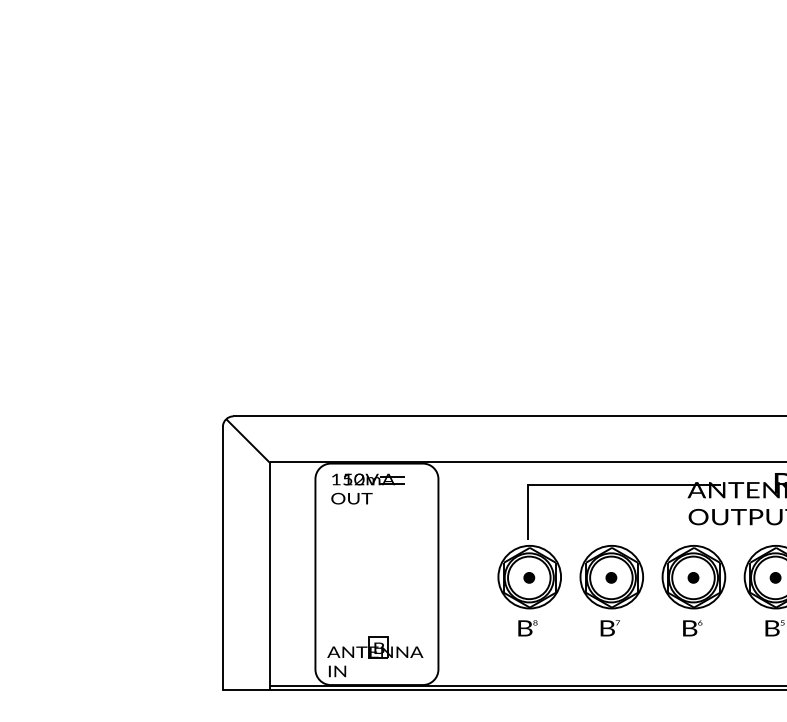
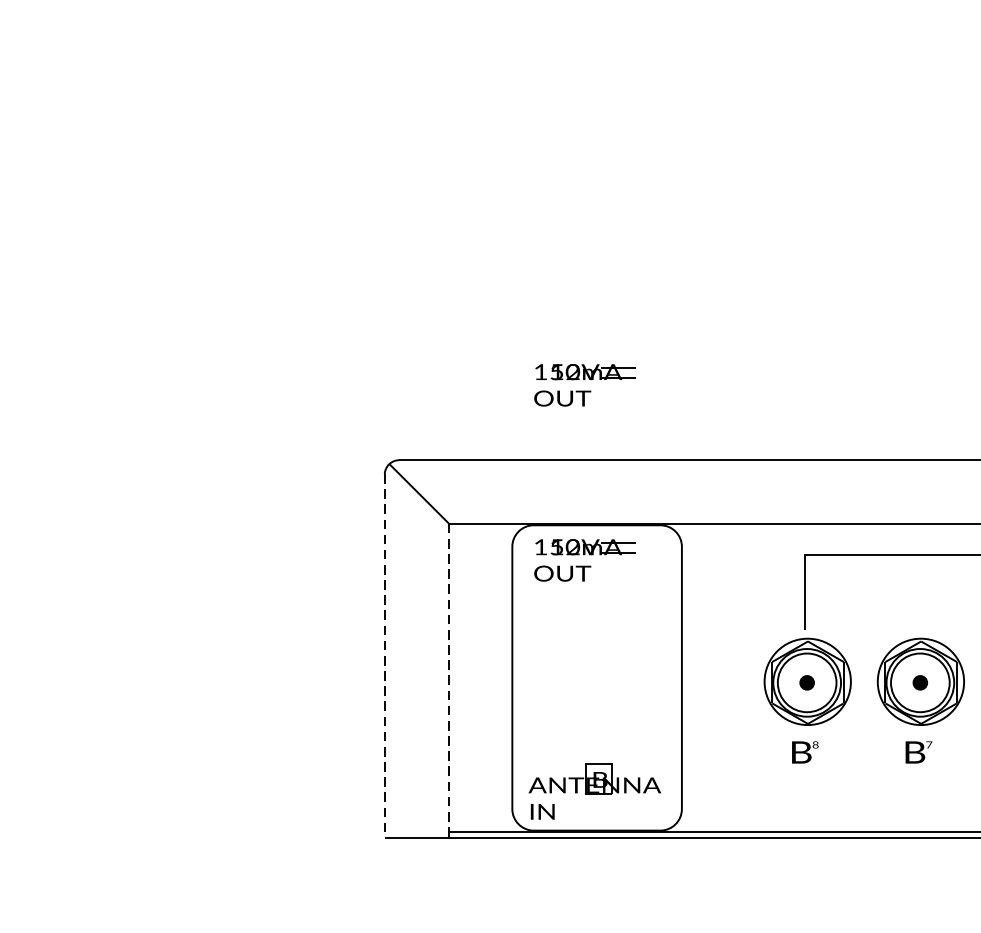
part: (367, 361) -> (584, 384), added
line: (222, 558) -> (384, 656), solid -> dashed
line: (269, 576) -> (448, 680), solid -> dashed

